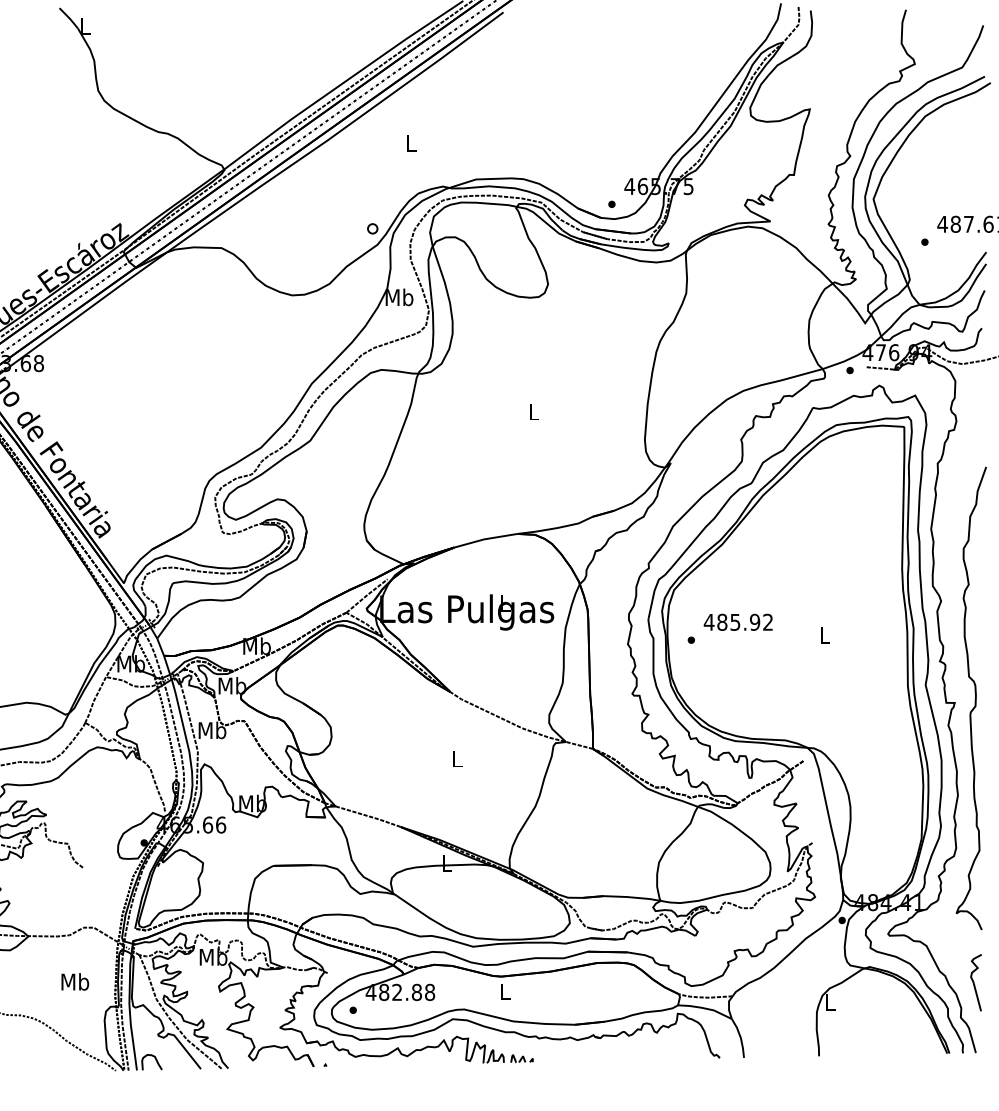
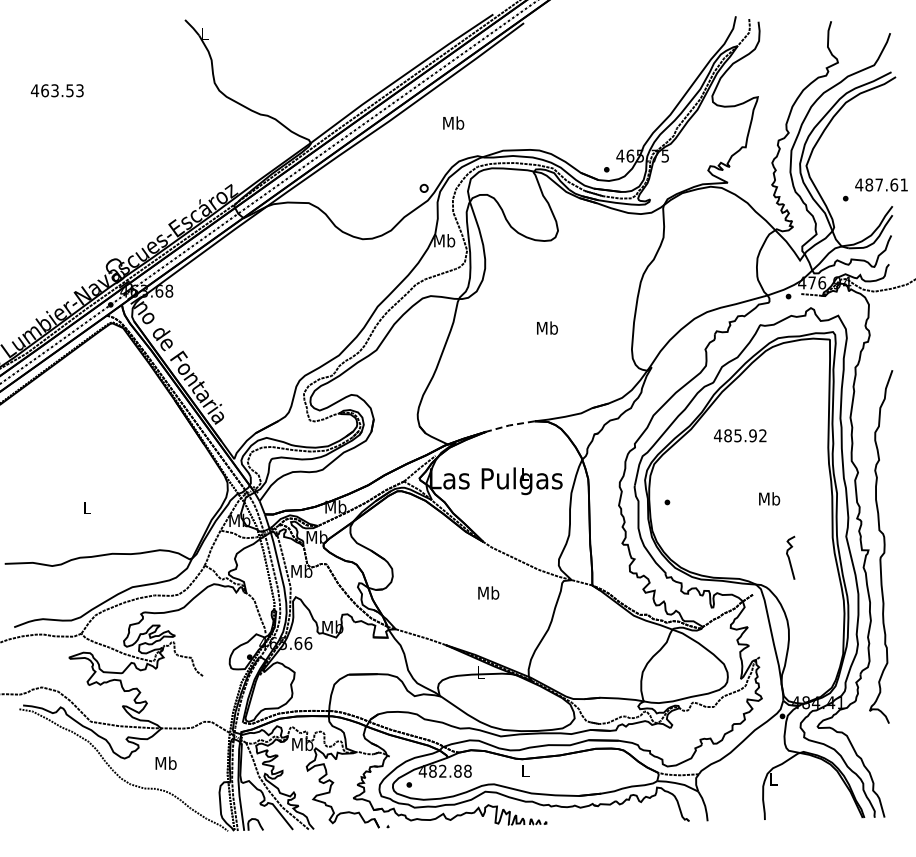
text: (411, 142) -> (453, 122), L -> Mb
text: (534, 411) -> (547, 327), L -> Mb
line: (484, 539) -> (509, 425), solid -> dashed
text: (737, 621) -> (739, 435), moved
text: (825, 635) -> (769, 498), L -> Mb
text: (456, 758) -> (488, 592), L -> Mb
text: (74, 980) -> (165, 762), moved
curve: (974, 982) -> (789, 557), moved

